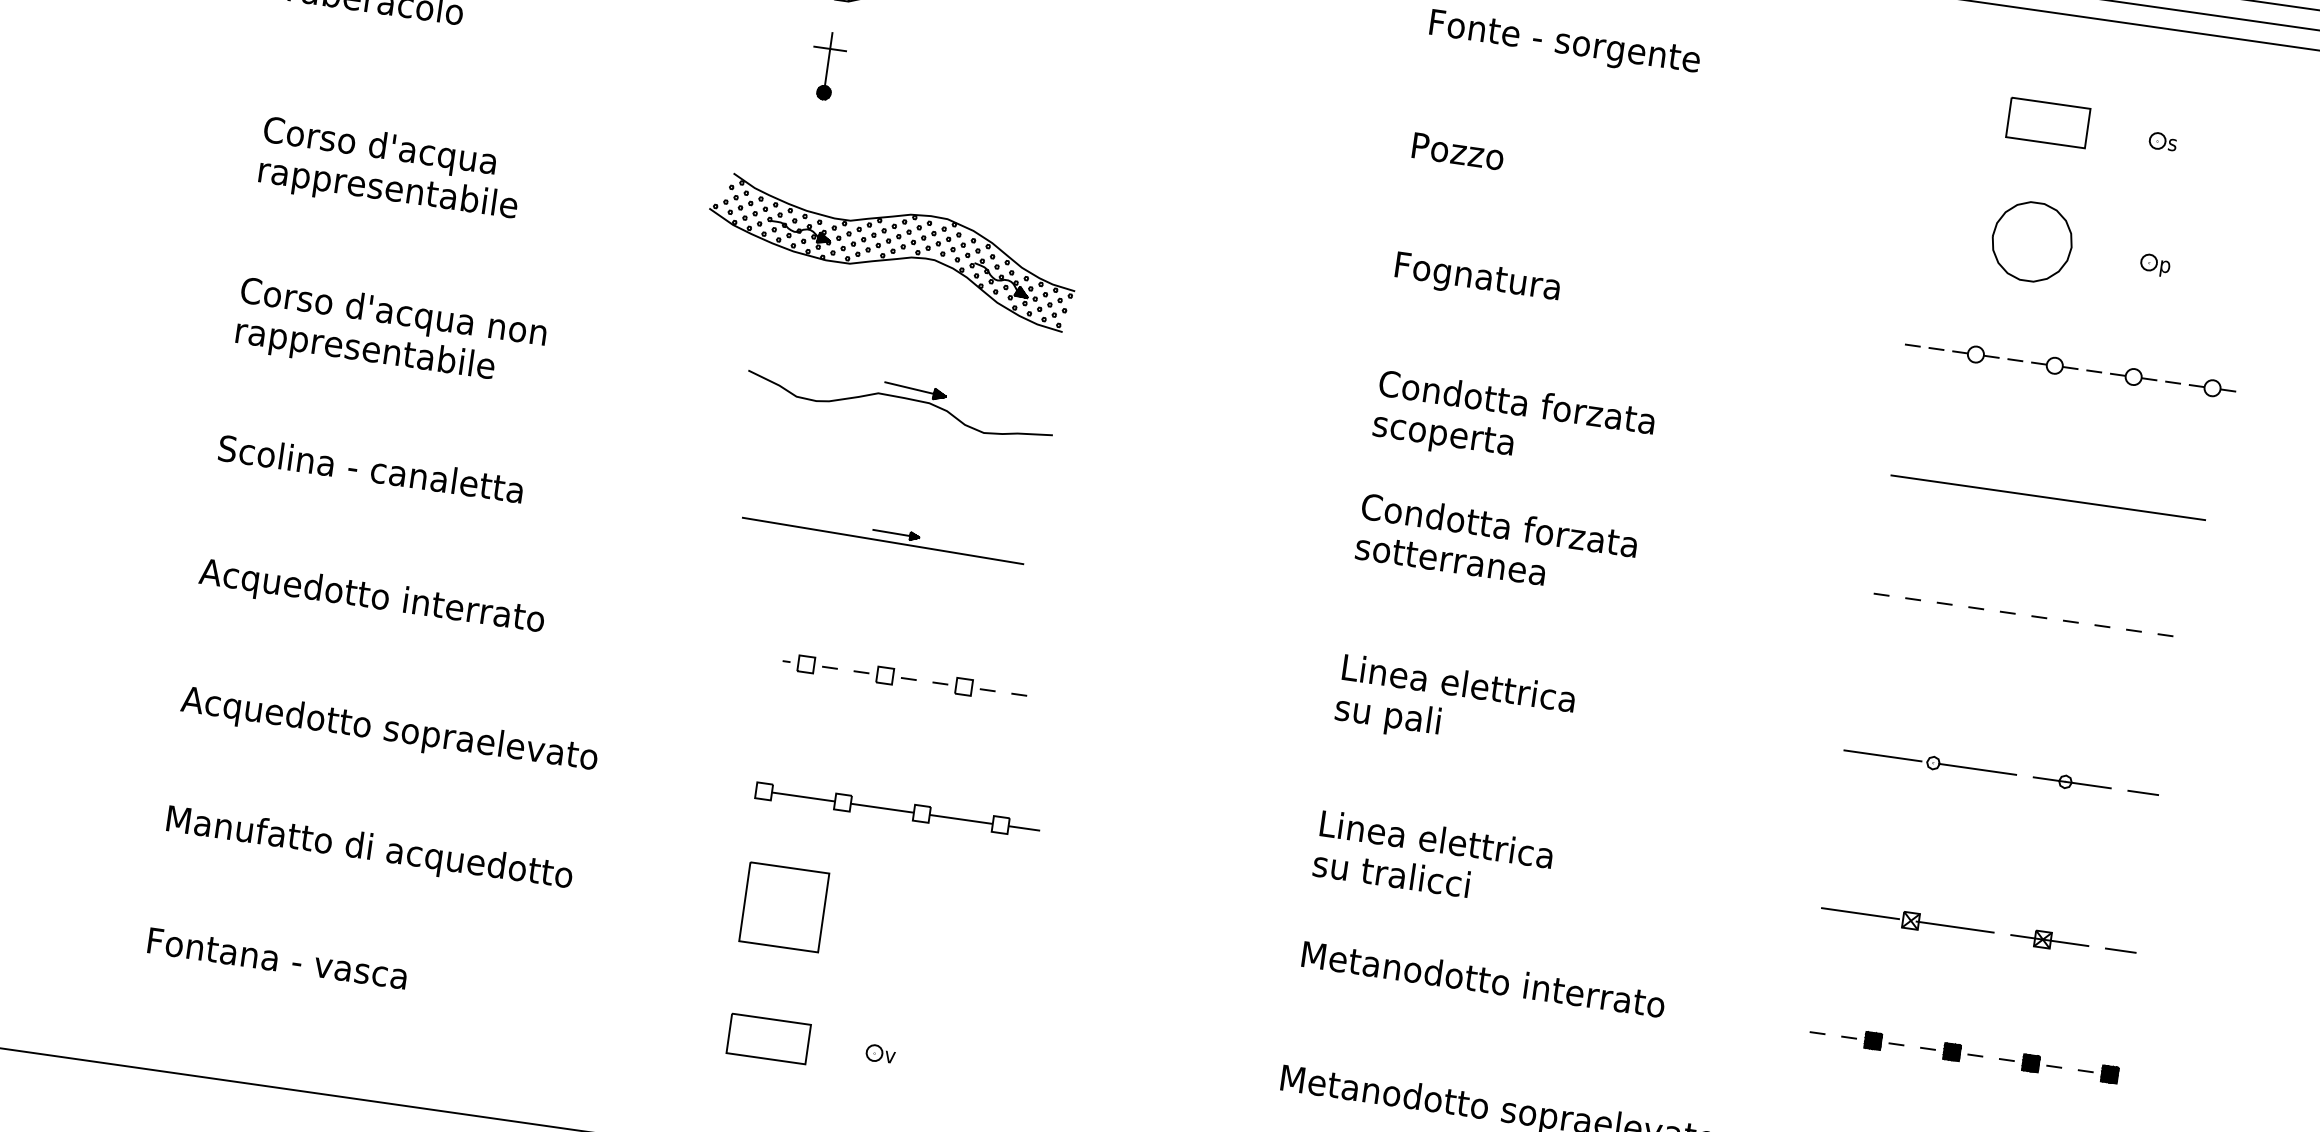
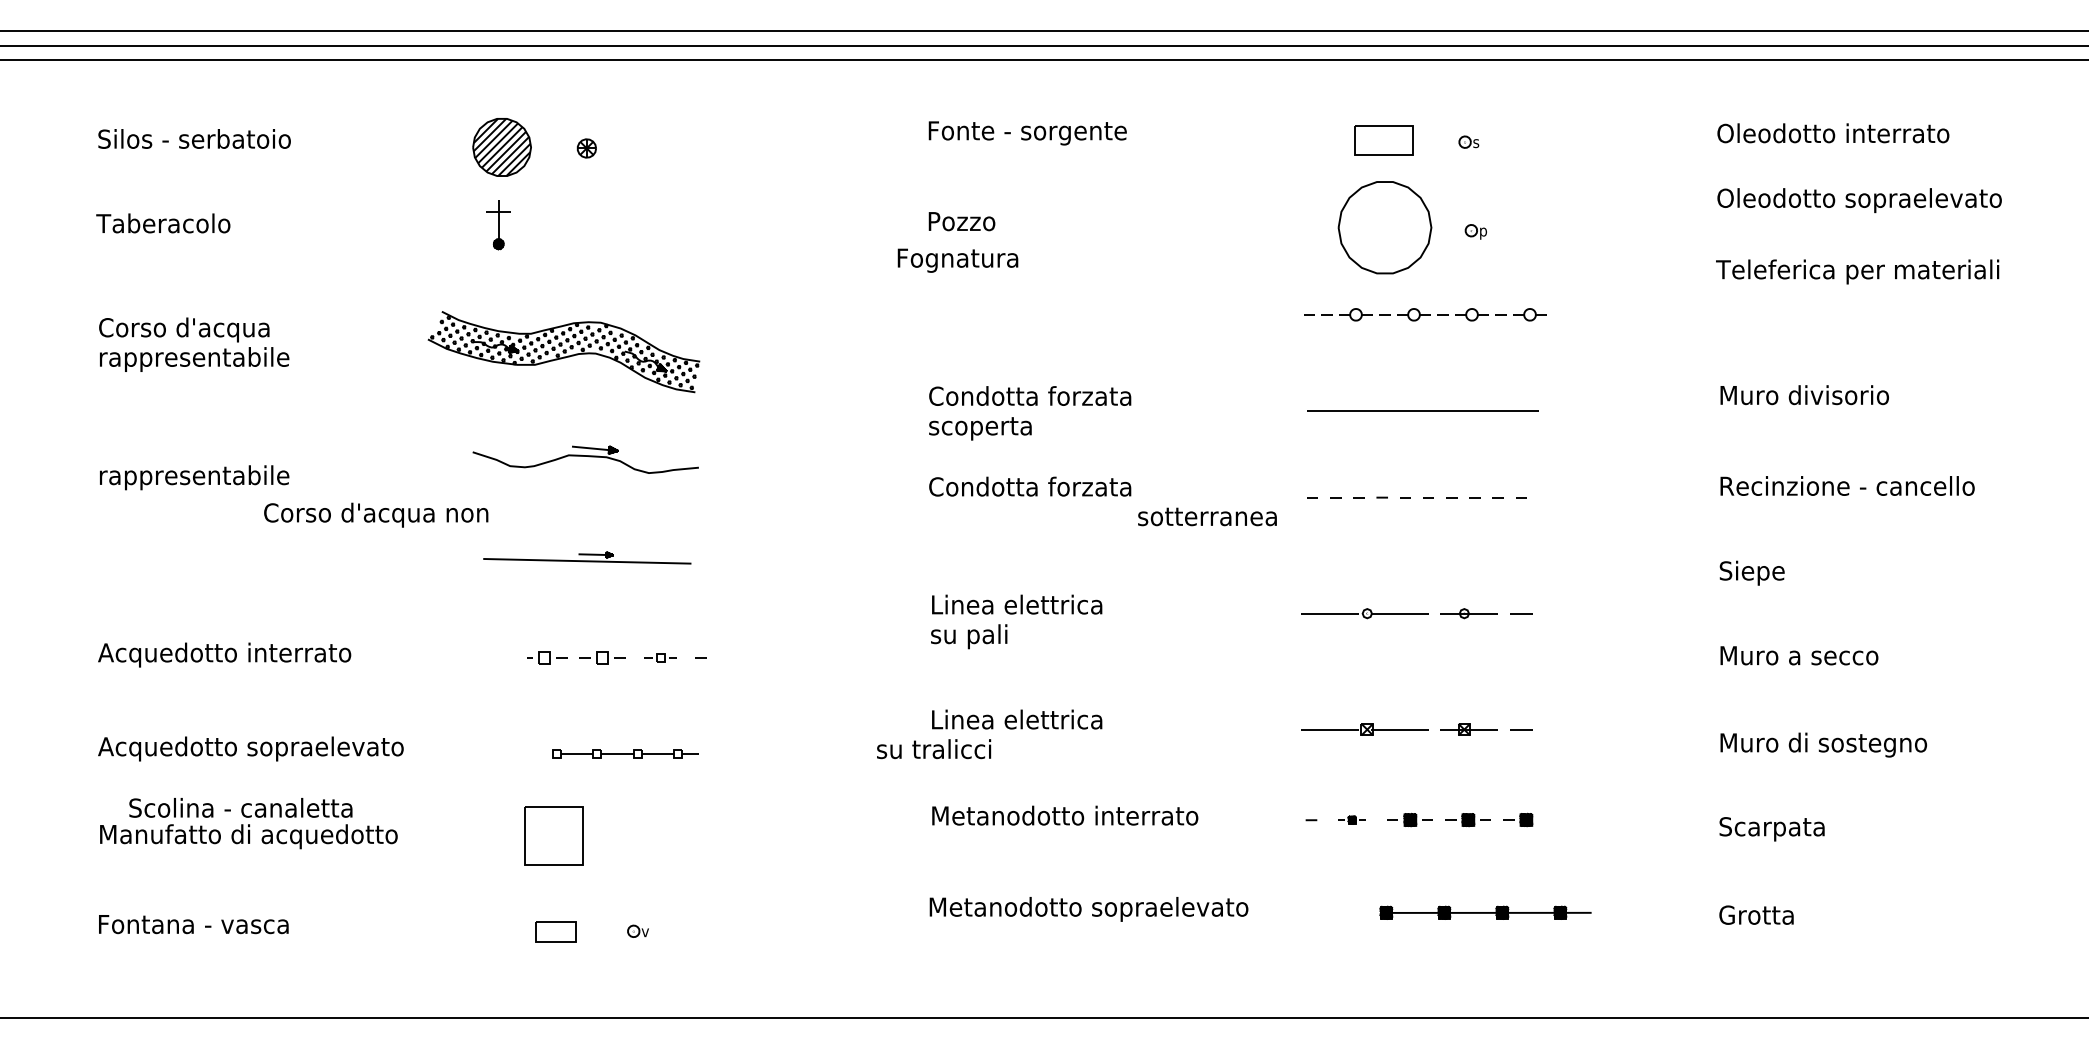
part: (2031, 241) -> (1384, 227), size x1.6
text: (1476, 278) -> (957, 260), moved
text: (394, 313) -> (376, 514), moved
text: (370, 468) -> (240, 807), moved
text: (1450, 559) -> (1207, 516), moved
part: (963, 685) -> (660, 657), size x0.7
part: (896, 809) -> (624, 753), size x0.7
text: (1392, 874) -> (934, 749), moved
part: (767, 1039) -> (555, 932), size x0.7
part: (1872, 1039) -> (1351, 819), size x0.6

